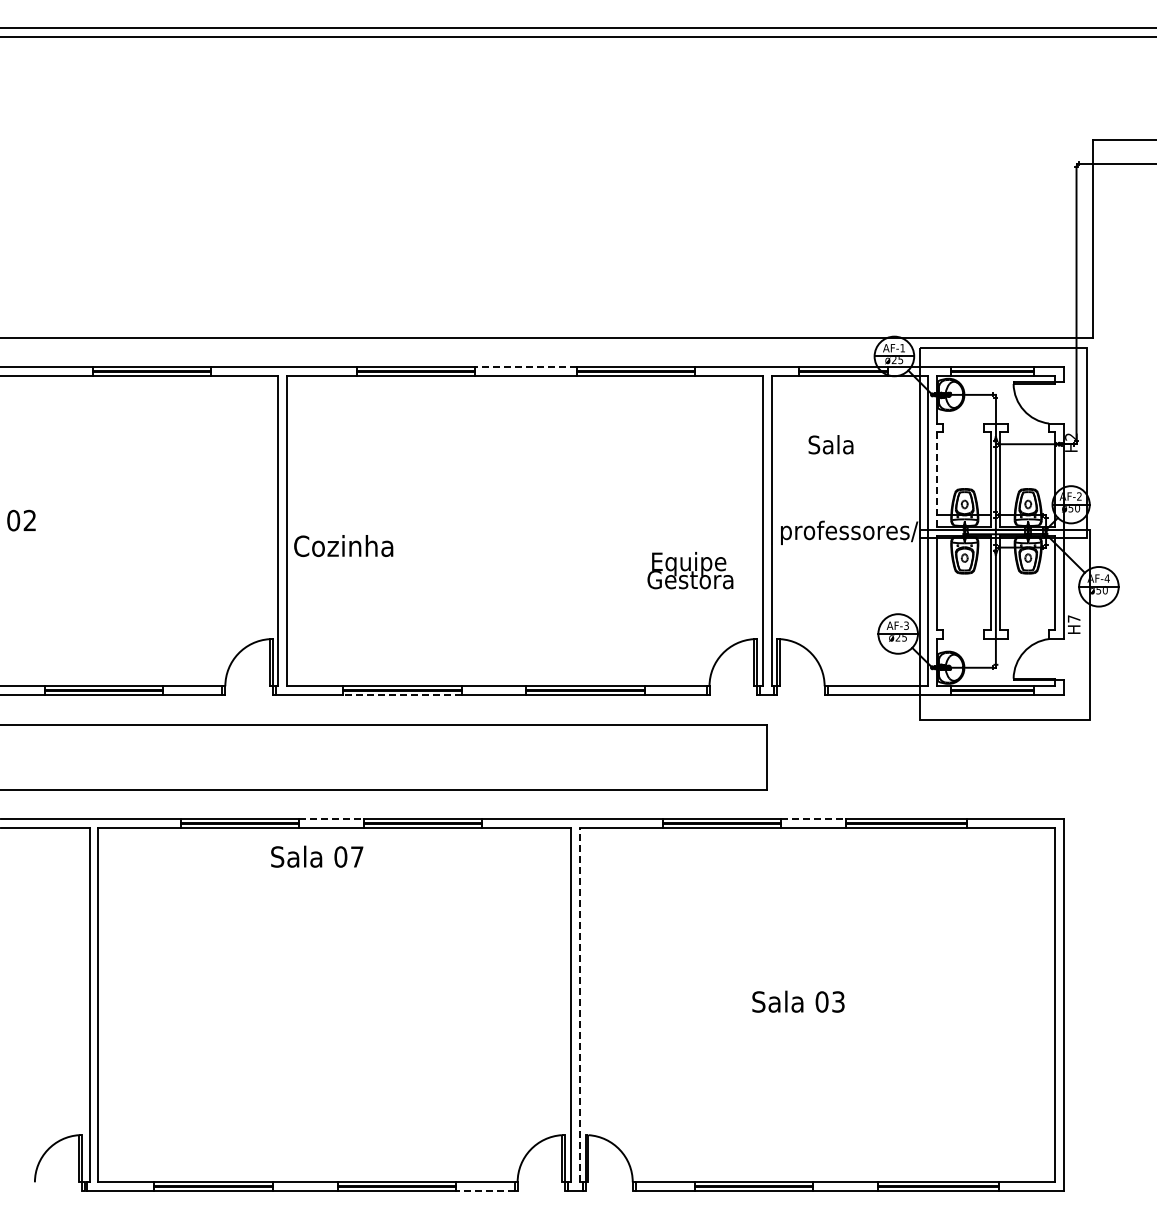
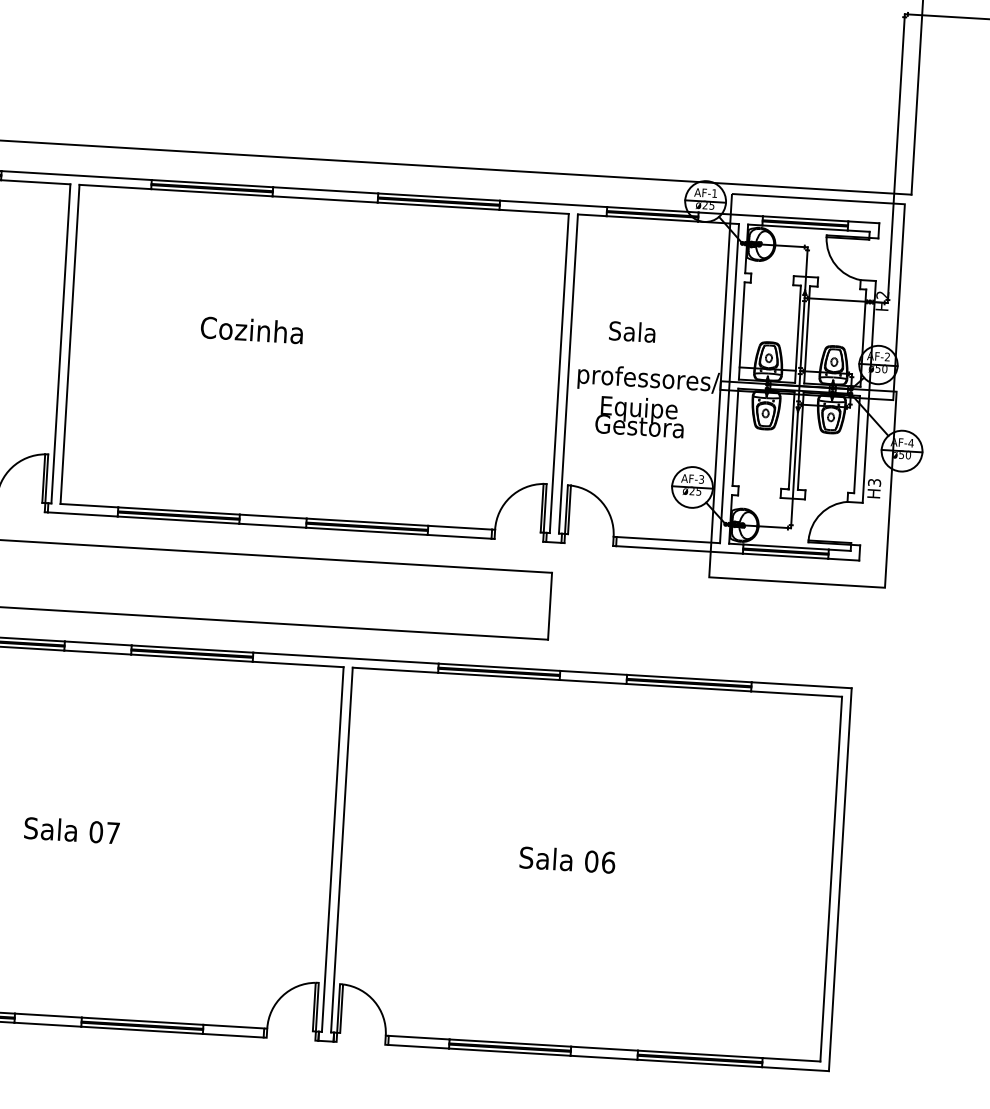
line: (525, 367) -> (325, 190), dashed -> solid
text: (830, 444) -> (631, 331), moved
line: (936, 480) -> (741, 331), dashed -> solid
text: (343, 545) -> (251, 329), moved
text: (690, 570) -> (640, 416), moved
text: (1073, 618) -> (873, 482), H7 -> H3
line: (401, 695) -> (177, 520), dashed -> solid
line: (332, 819) -> (98, 643), dashed -> solid
line: (813, 819) -> (594, 673), dashed -> solid
text: (317, 856) -> (72, 830), moved
text: (838, 1001) -> (608, 862), 03 -> 06
line: (579, 1004) -> (341, 849), dashed -> solid
line: (485, 1191) -> (233, 1036), dashed -> solid

